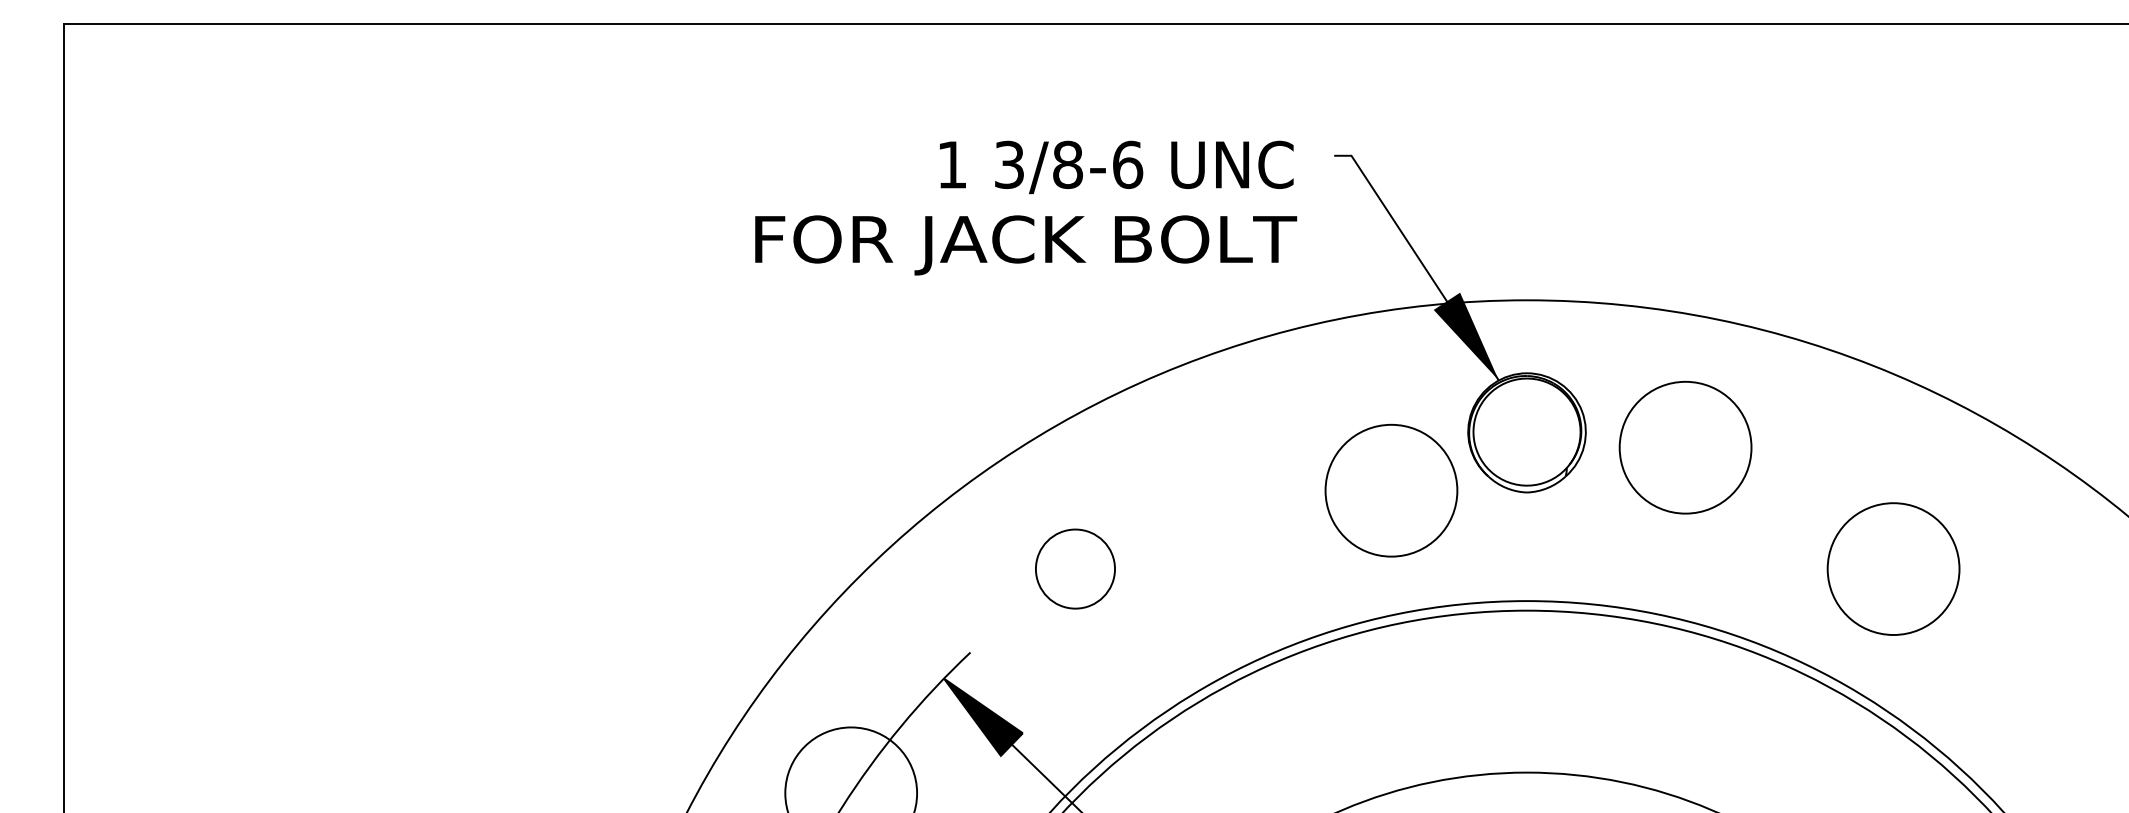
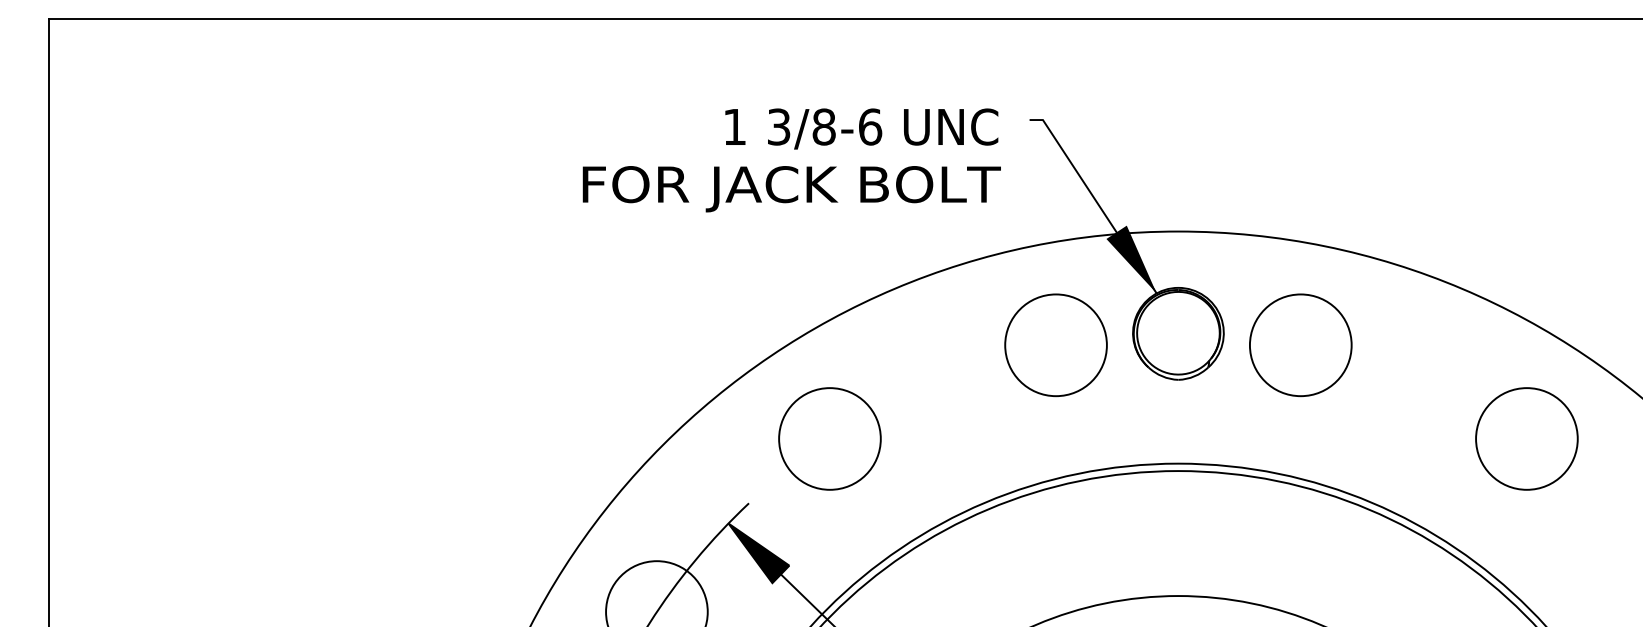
circle: (1391, 490) -> (1056, 345), moved
circle: (1075, 568) -> (829, 438), size x1.67
circle: (1893, 568) -> (1526, 438), moved

